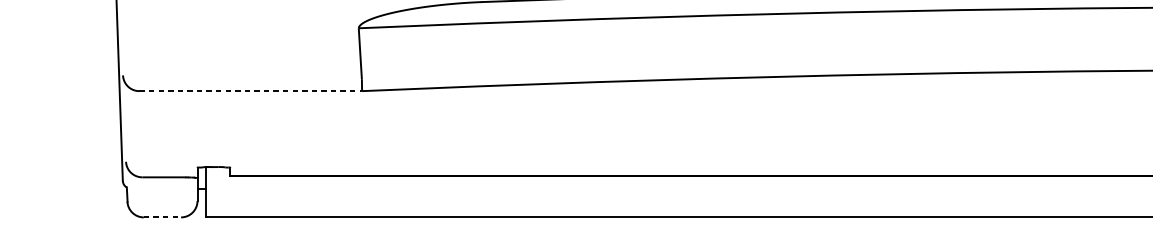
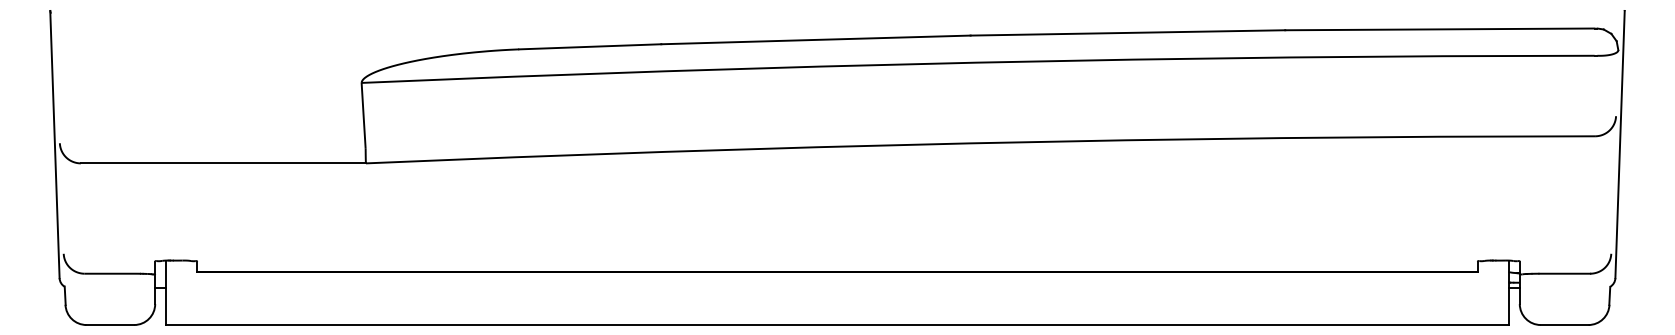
line: (250, 91) -> (223, 163), dashed -> solid
line: (162, 217) -> (110, 325), dashed -> solid

